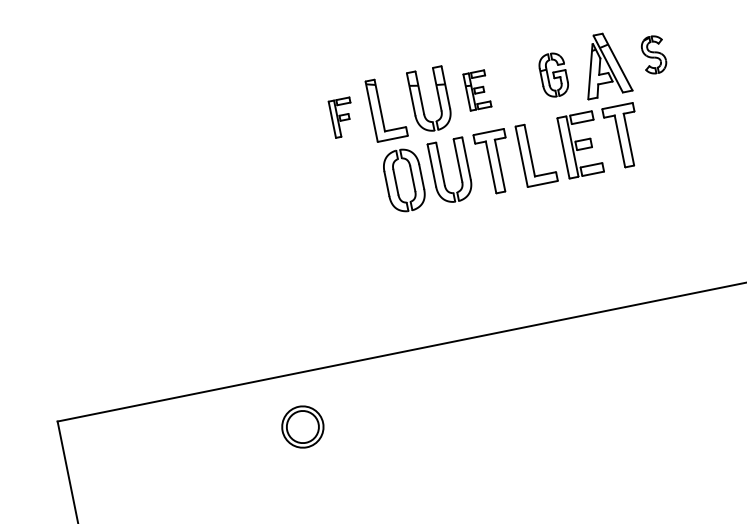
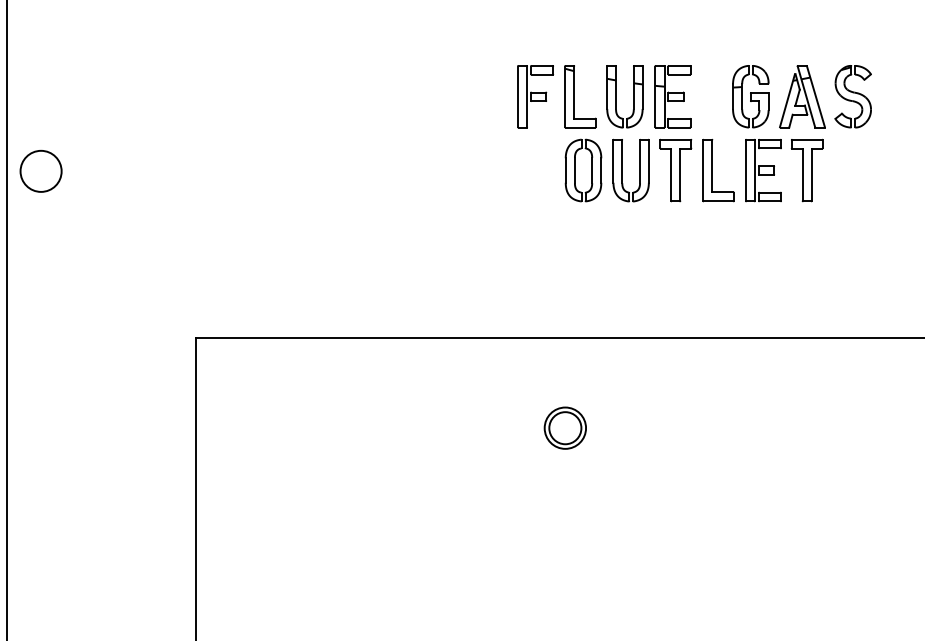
part: (653, 54) -> (852, 96), size x1.67
part: (553, 74) -> (750, 96), size x1.43
part: (476, 90) -> (672, 96), size x1.67
part: (342, 117) -> (535, 96), size x1.67
part: (301, 426) -> (564, 427), moved

